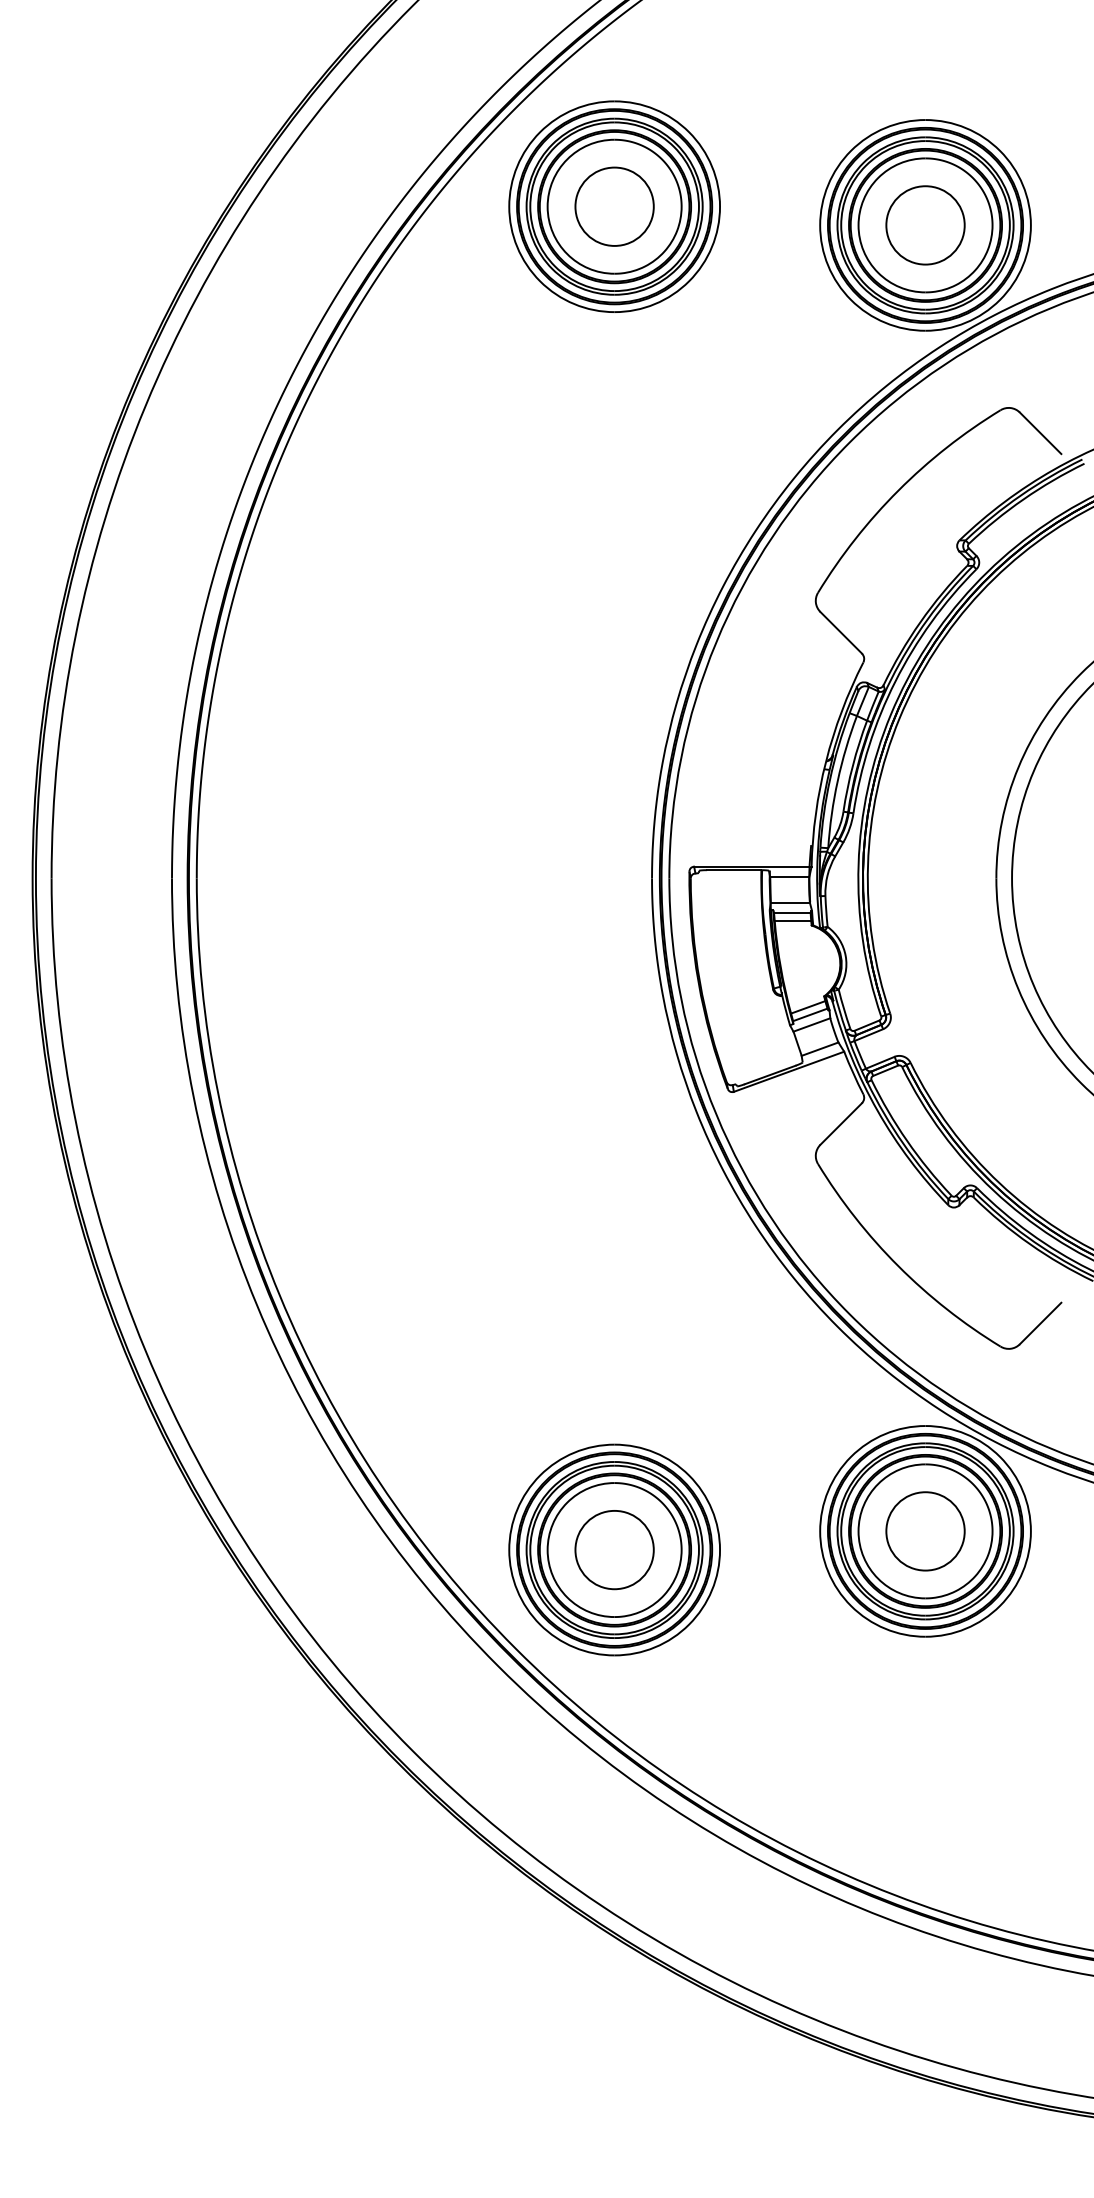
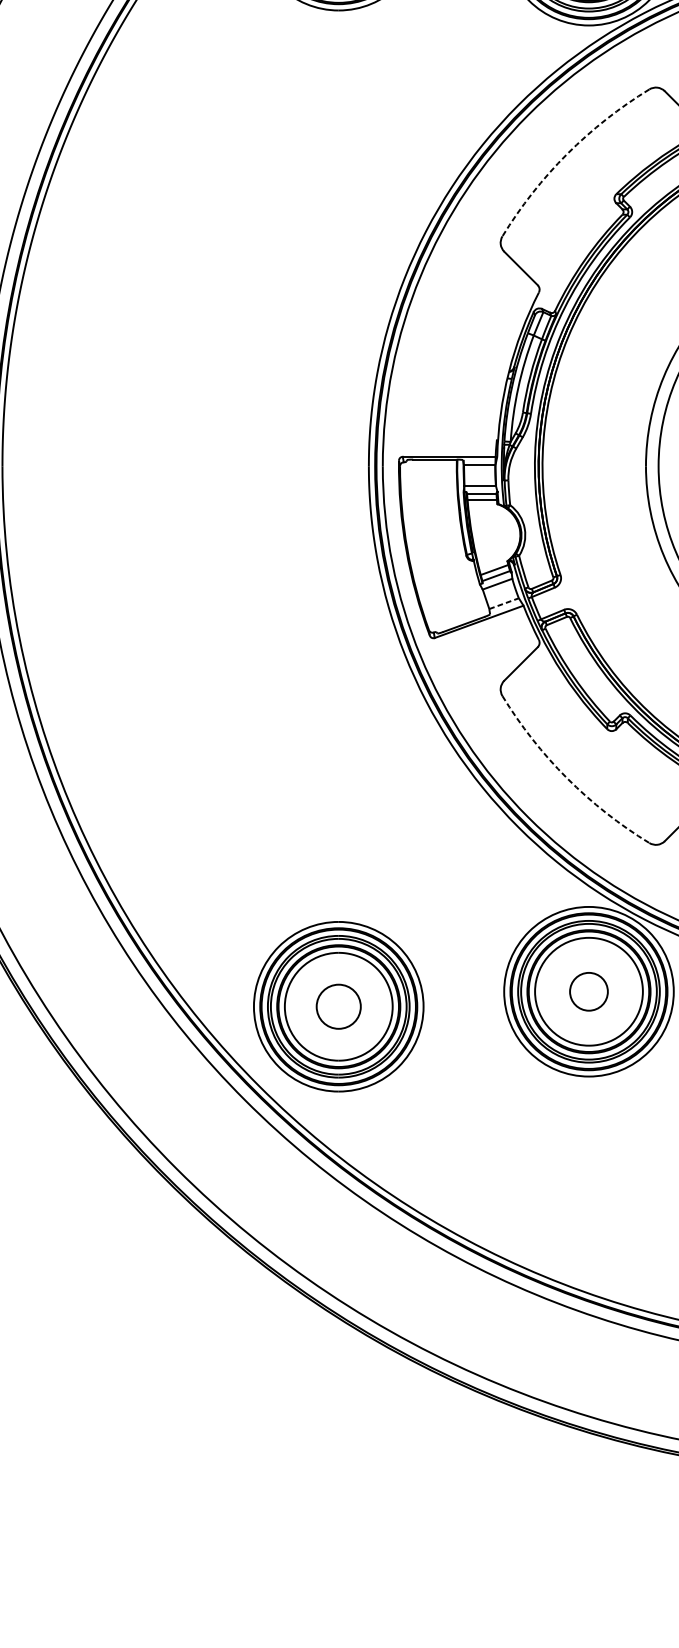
arc: (898, 490) -> (567, 154), solid -> dashed
line: (820, 1049) -> (504, 603), solid -> dashed
arc: (898, 1266) -> (567, 778), solid -> dashed
circle: (925, 1531) -> (588, 991), size x0.6
circle: (614, 1549) -> (338, 1006), size x0.7

